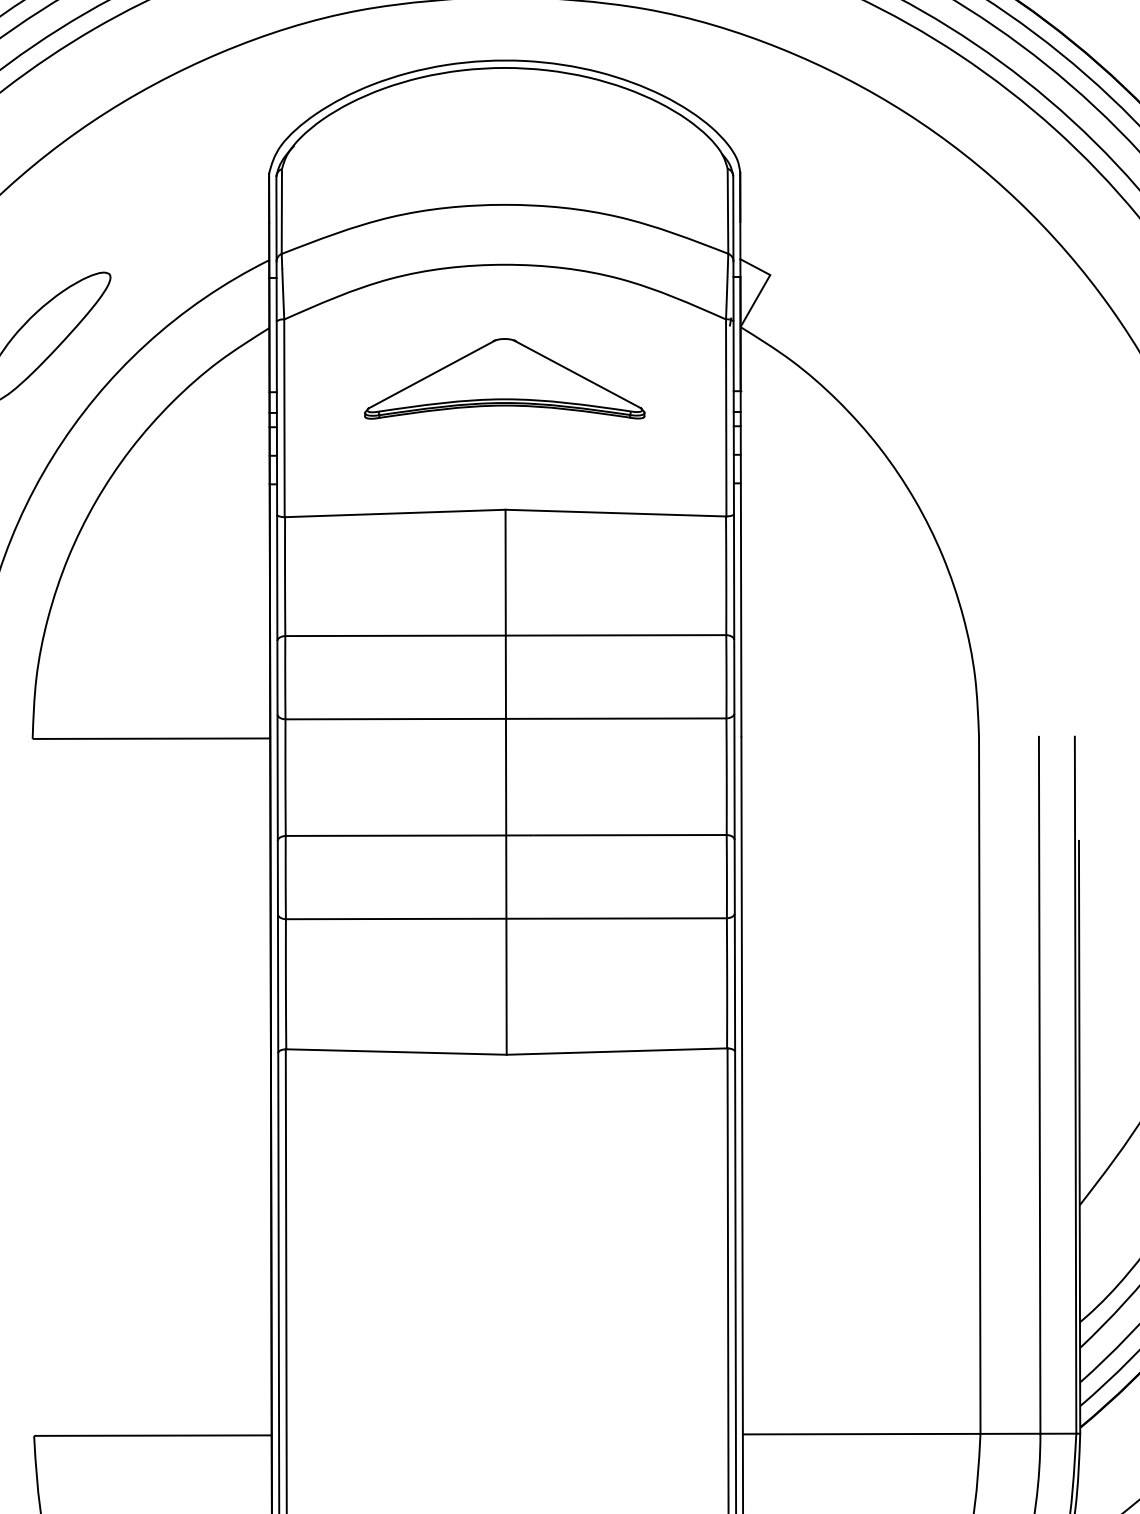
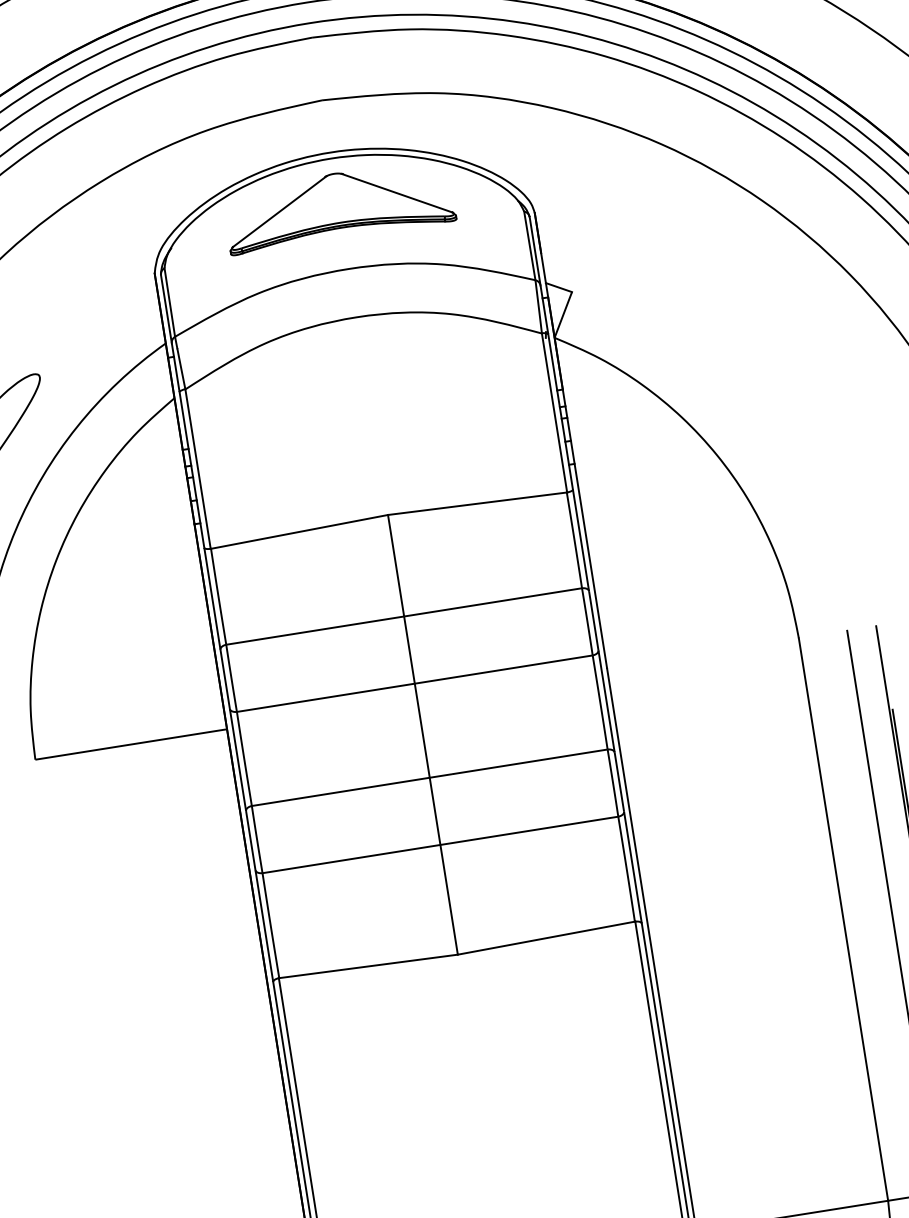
part: (504, 378) -> (338, 205), moved

